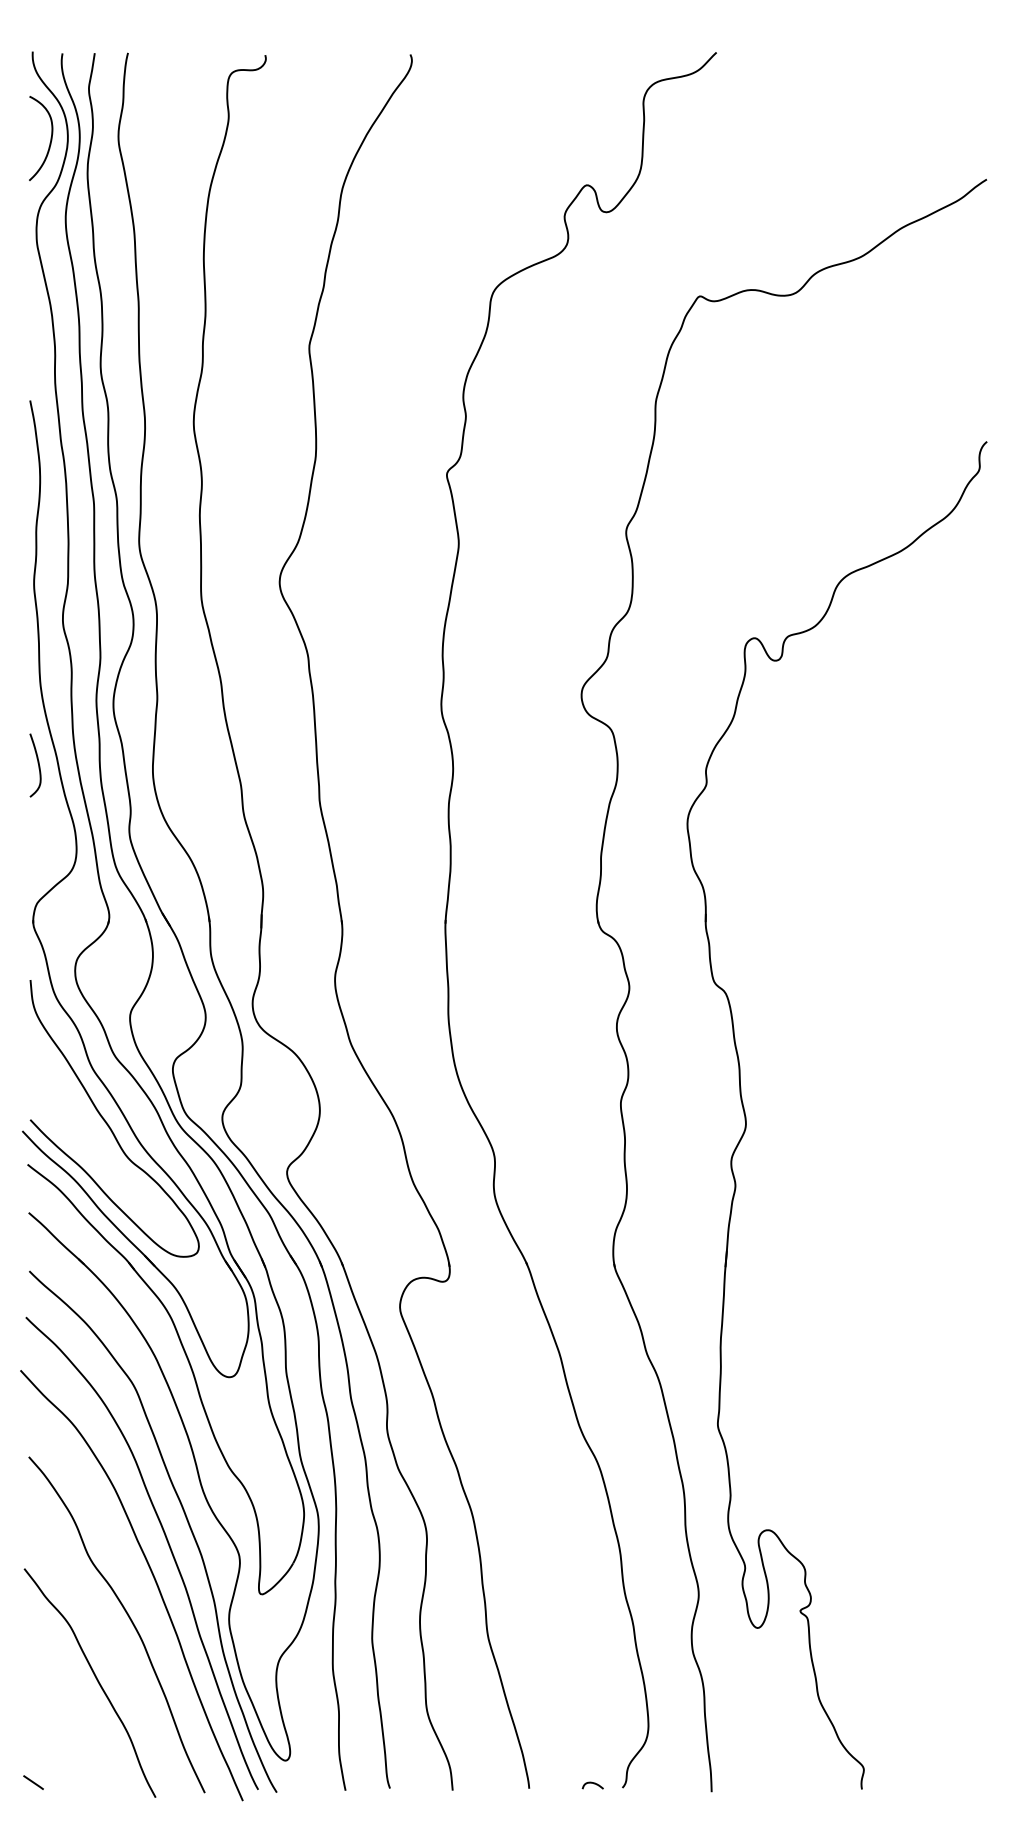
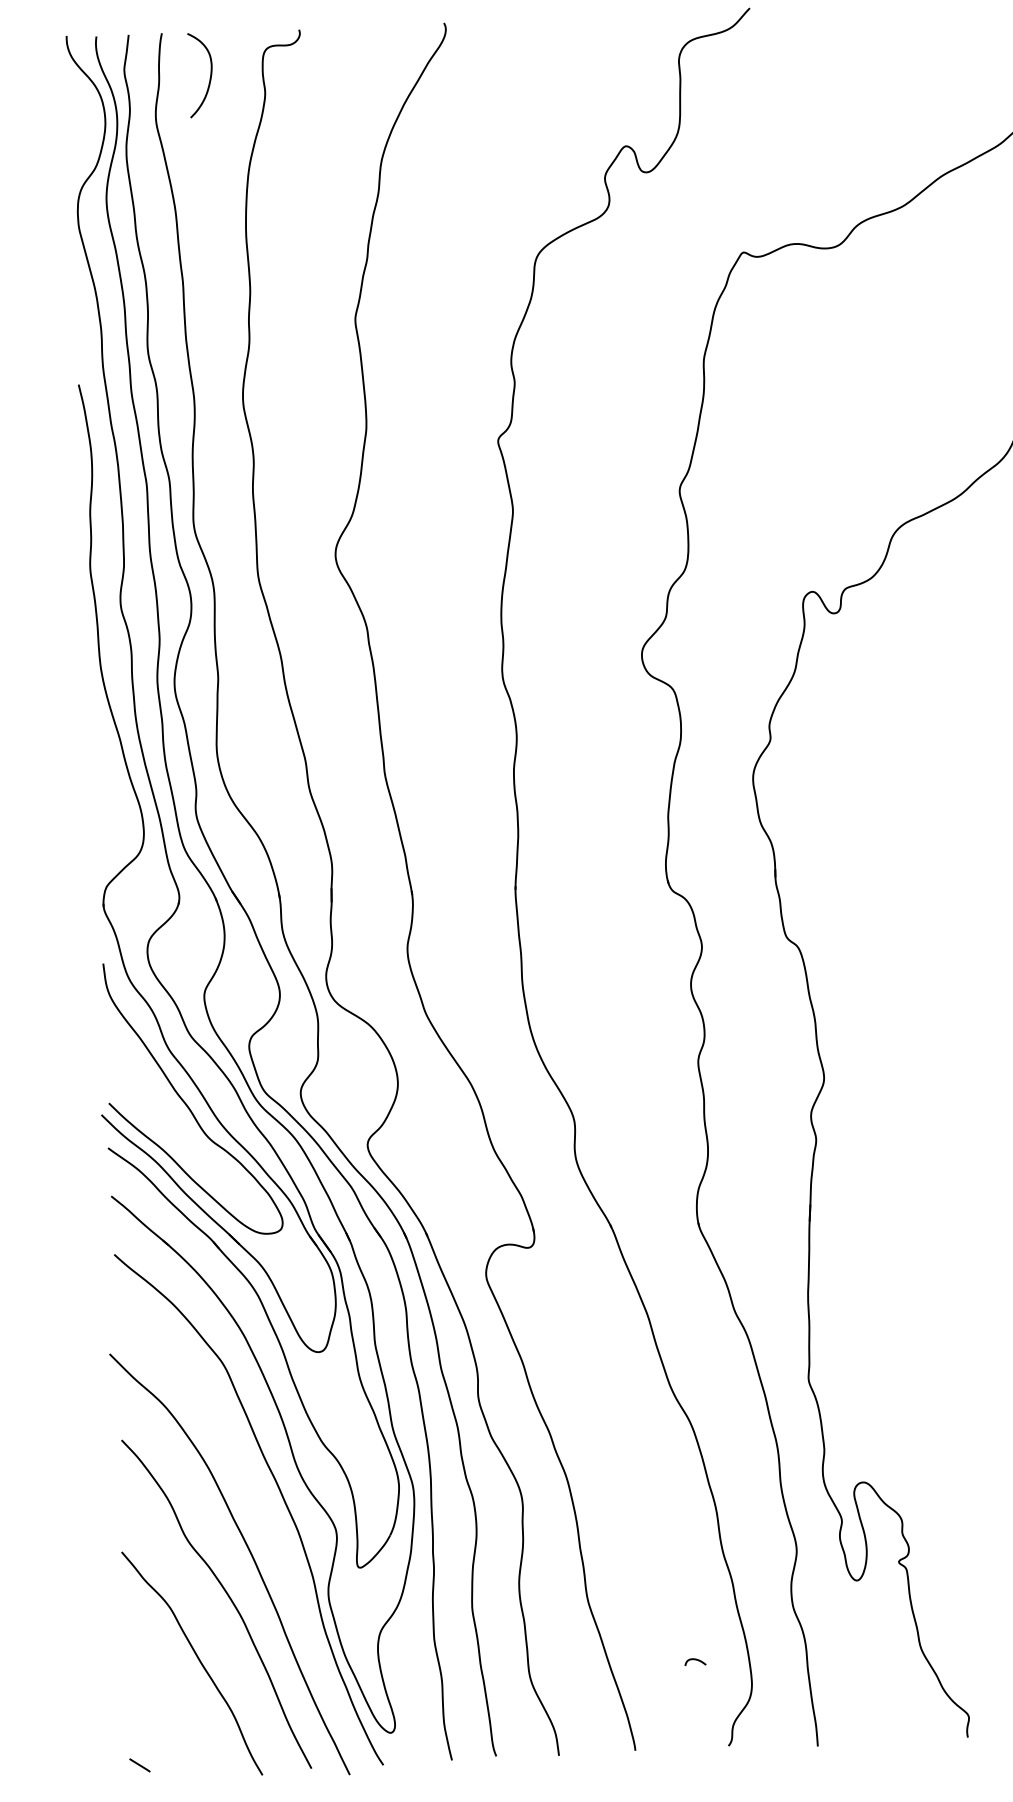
curve: (49, 142) -> (209, 78), moved
curve: (37, 763) -> (101, 746), removed
curve: (166, 1541) -> (262, 1518), removed
curve: (593, 1784) -> (695, 1660), moved

